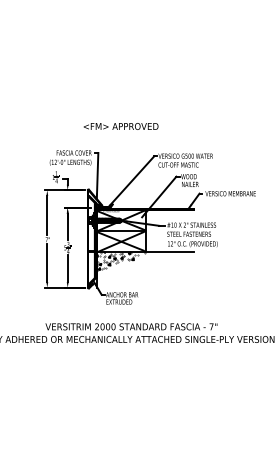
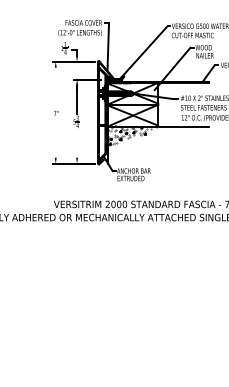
line: (47, 215) -> (55, 88), removed
line: (47, 263) -> (55, 138), removed
line: (67, 268) -> (76, 143), removed

